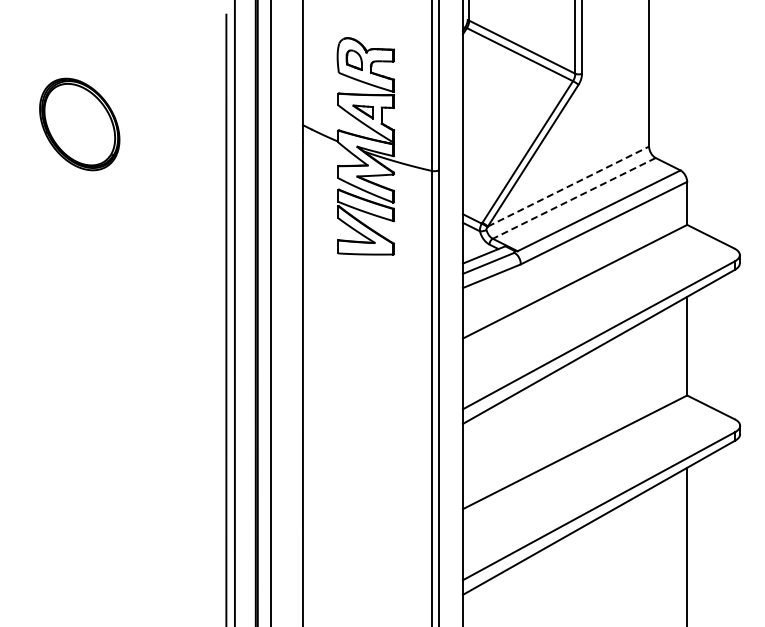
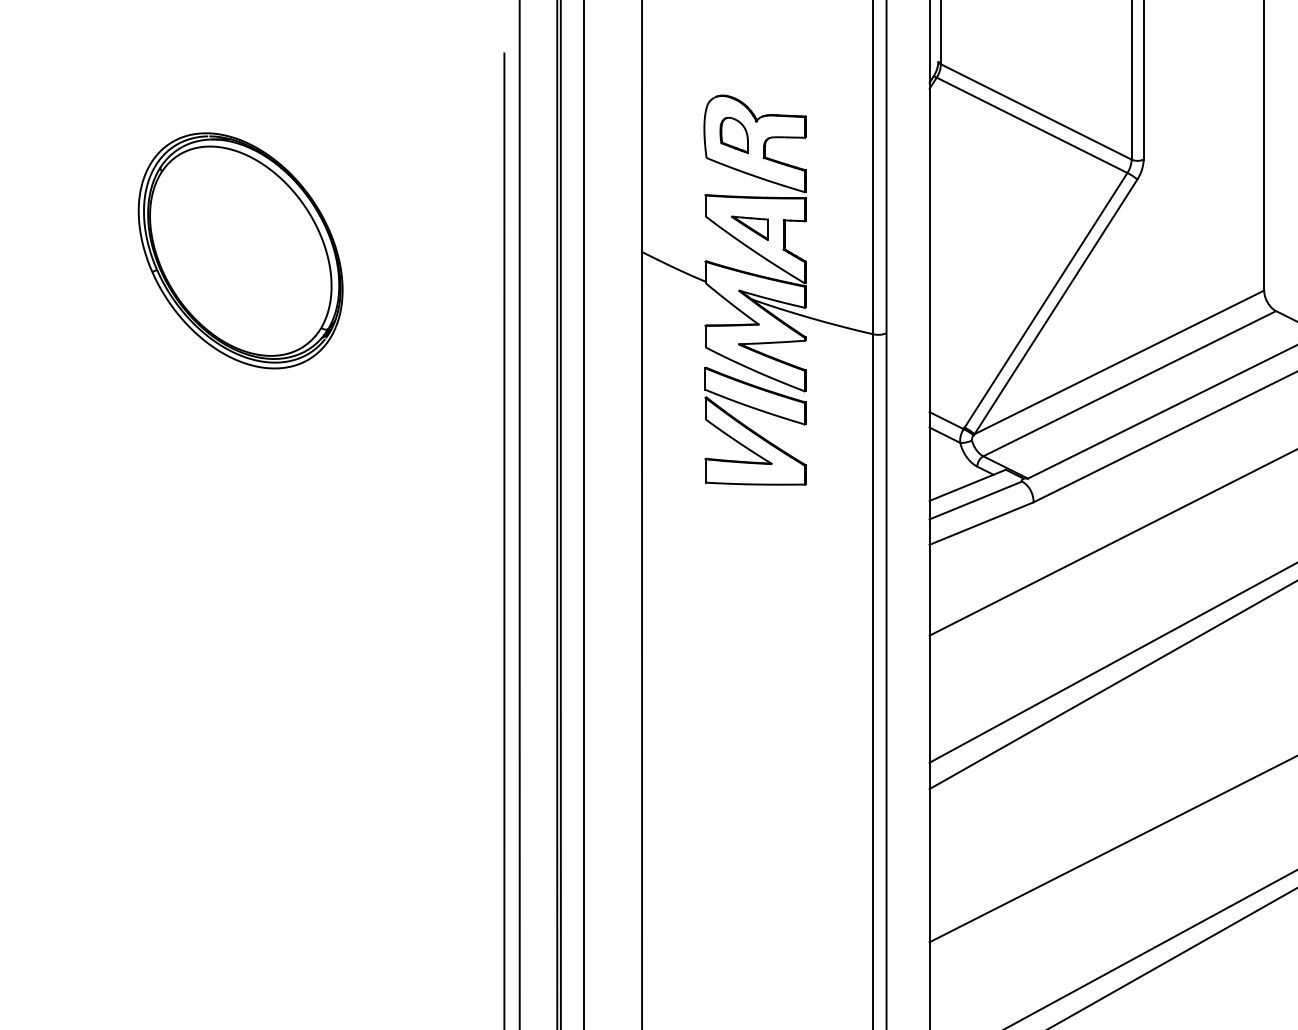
part: (79, 124) -> (240, 250), size x1.43
line: (568, 186) -> (1119, 362), dashed -> solid
line: (574, 198) -> (1130, 383), dashed -> solid

